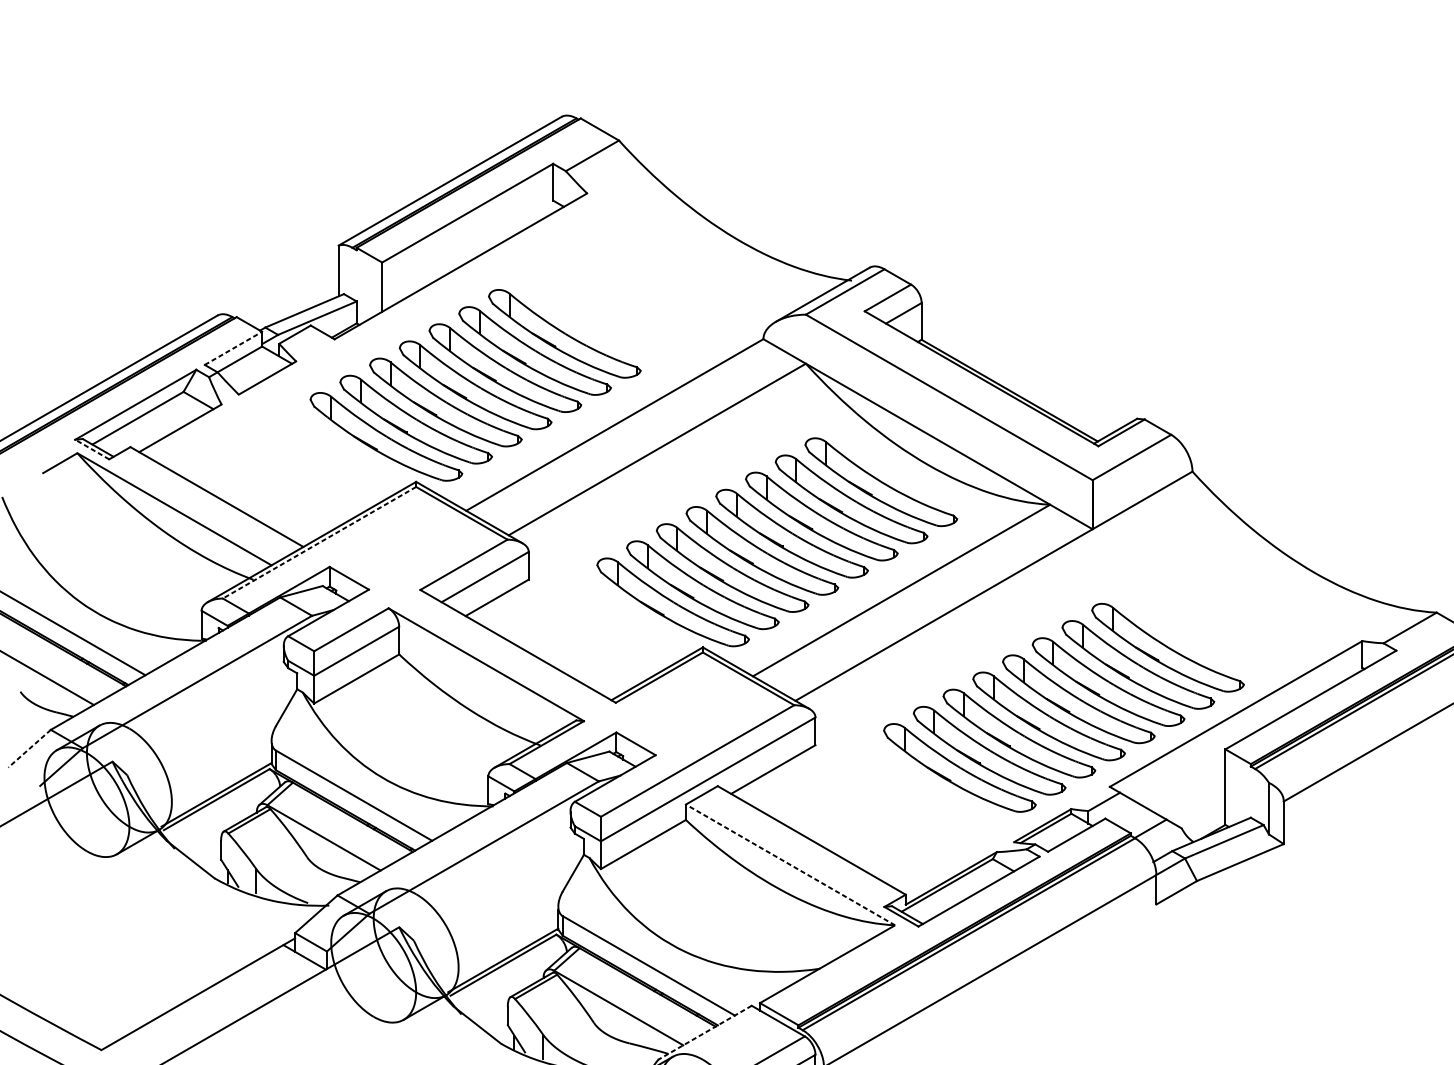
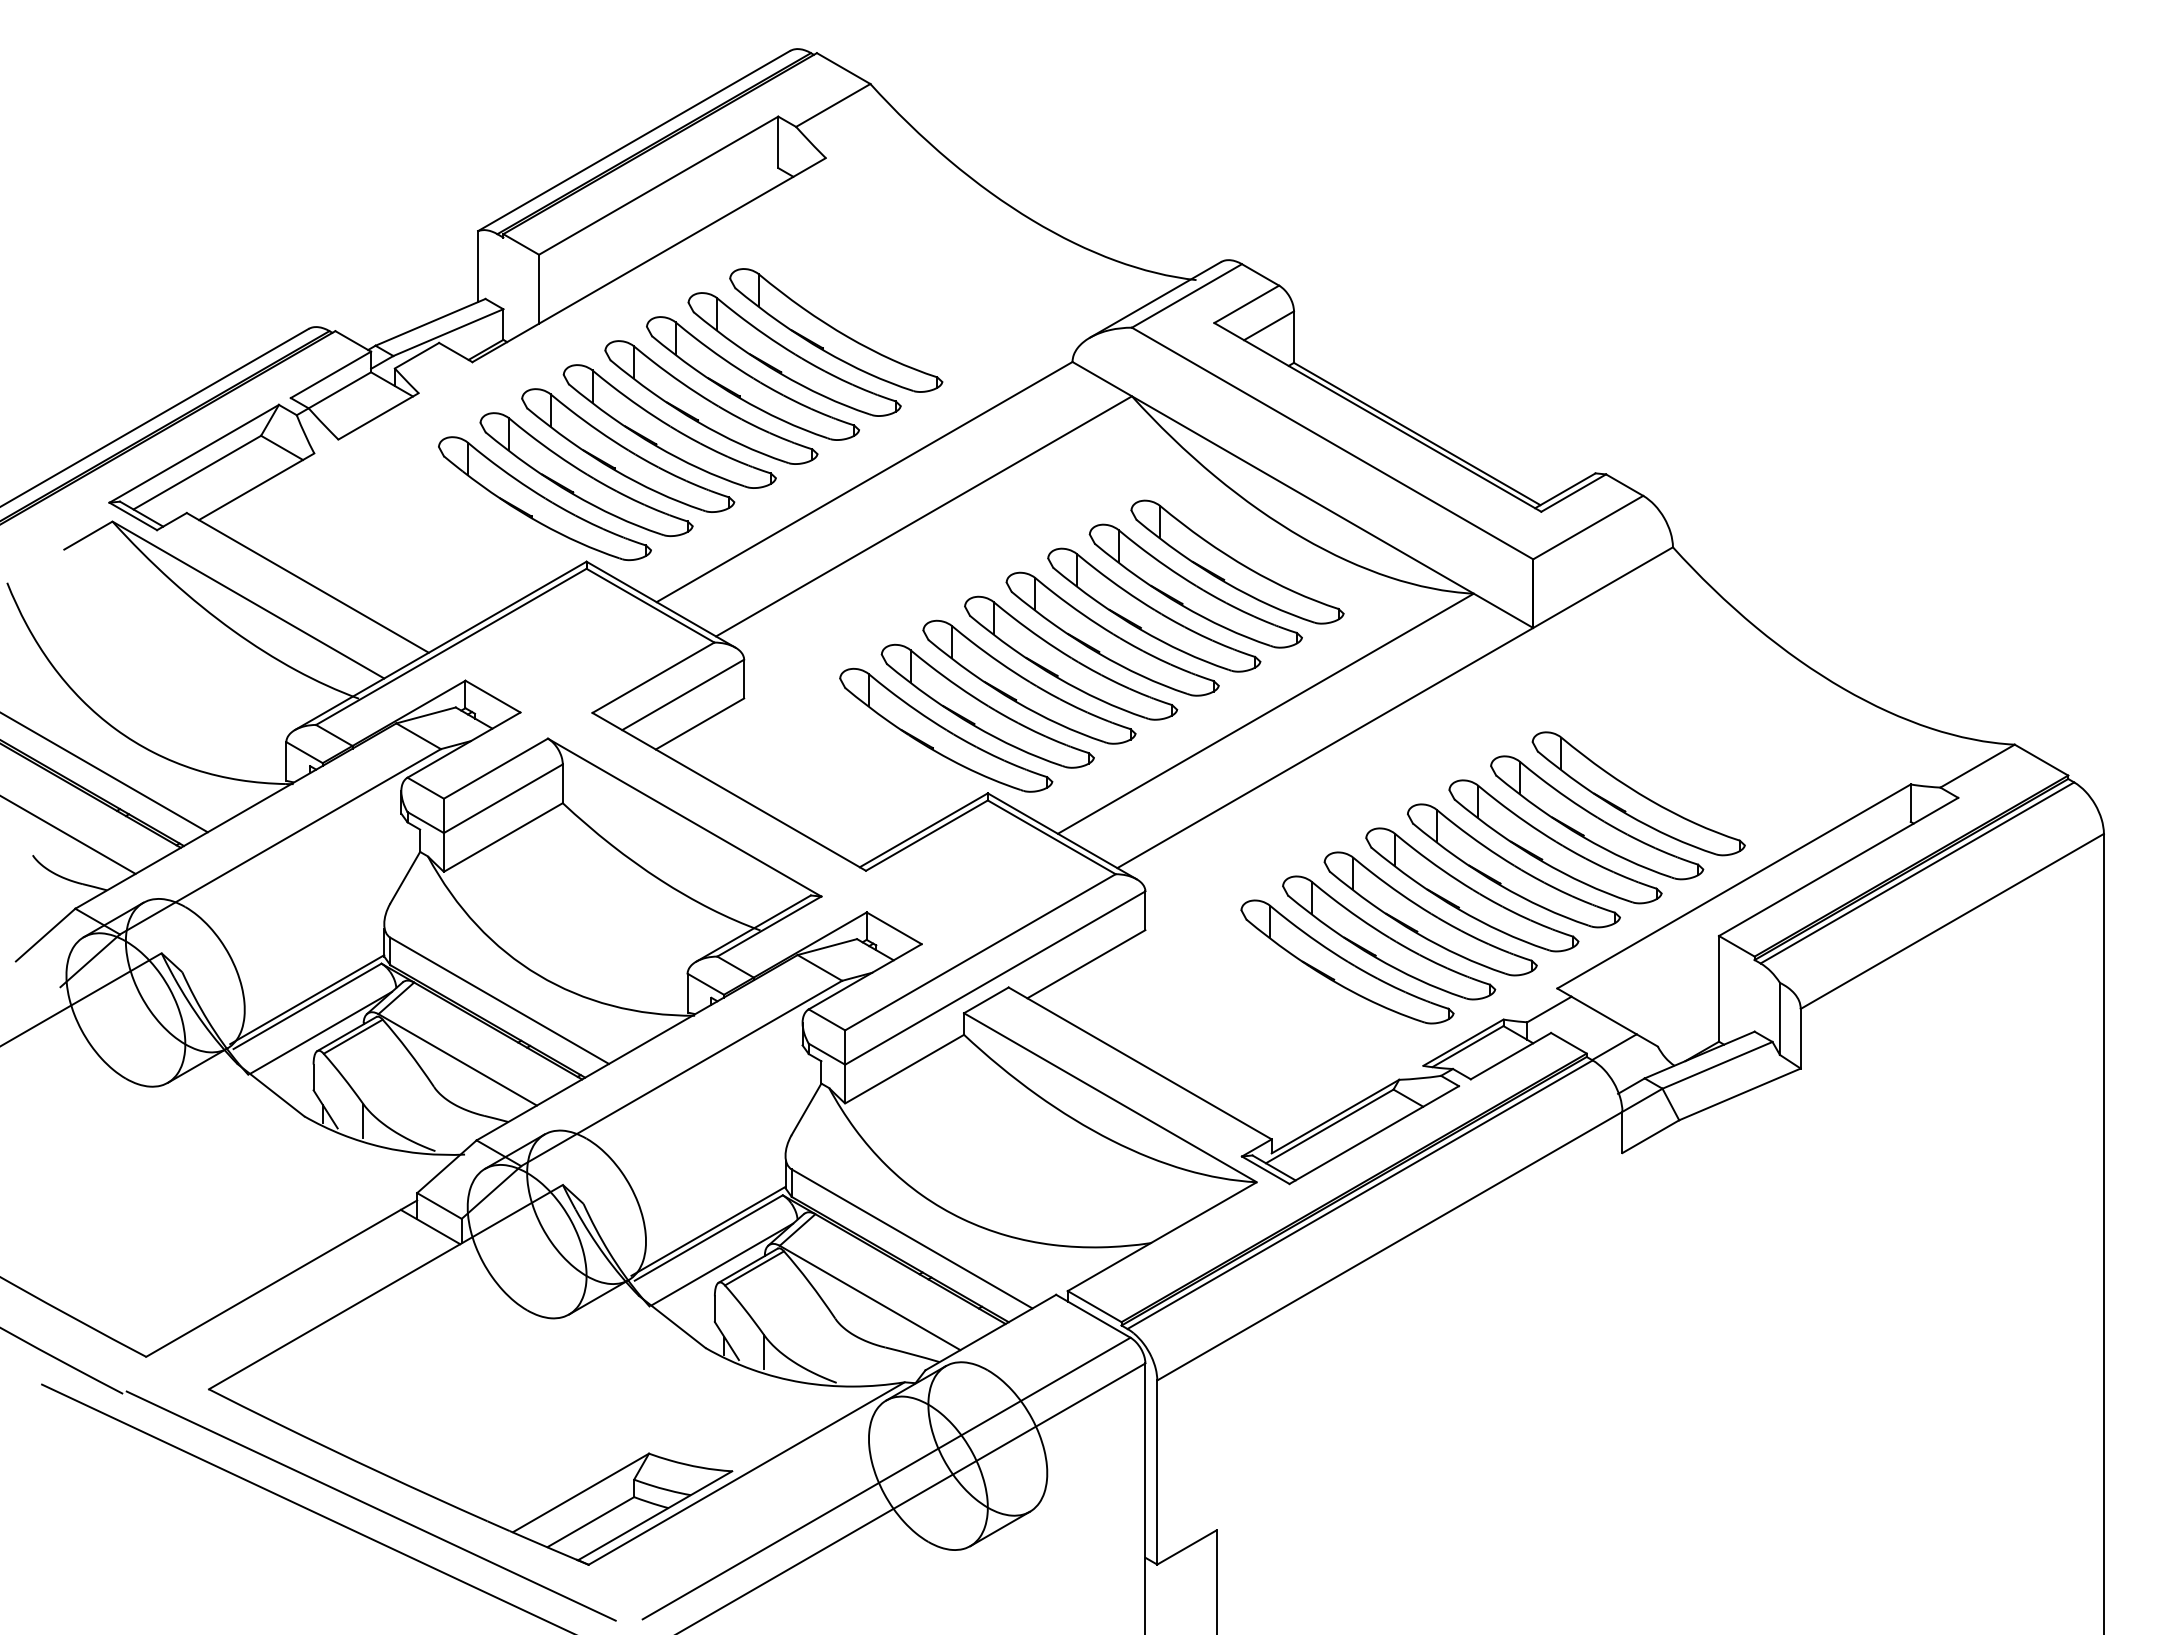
part: (594, 316) -> (836, 330), added
line: (233, 348) -> (331, 374), dashed -> solid
line: (91, 449) -> (132, 516), dashed -> solid
line: (318, 543) -> (450, 647), dashed -> solid
line: (29, 749) -> (45, 935), dashed -> solid
line: (226, 818) -> (320, 1032), added
line: (790, 864) -> (1110, 1097), dashed -> solid
line: (513, 984) -> (722, 1264), added
line: (704, 1032) -> (990, 1332), dashed -> solid

